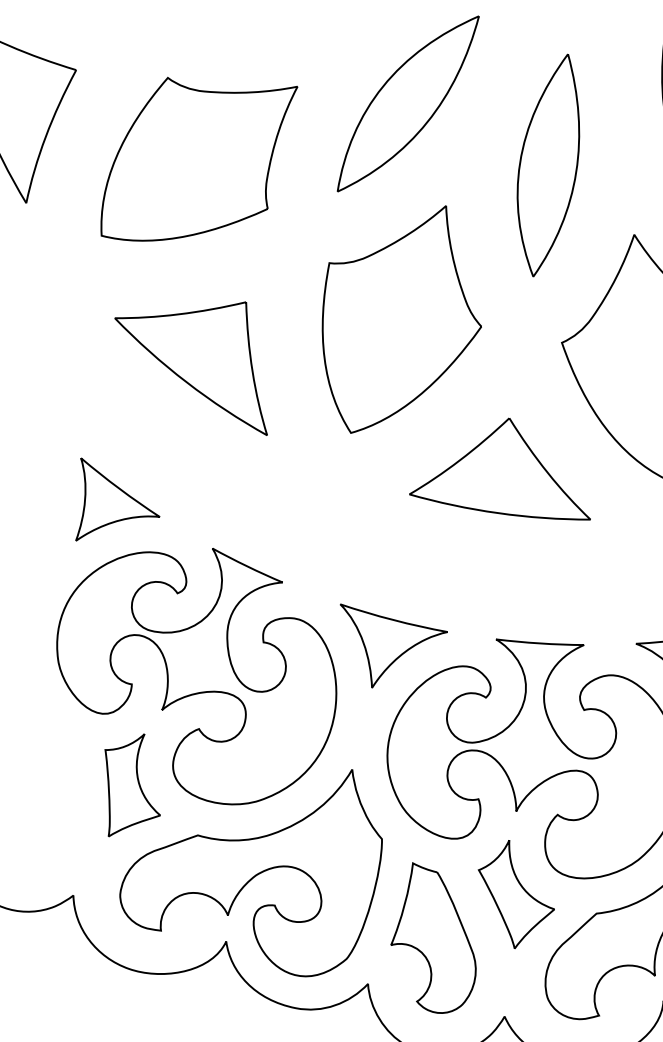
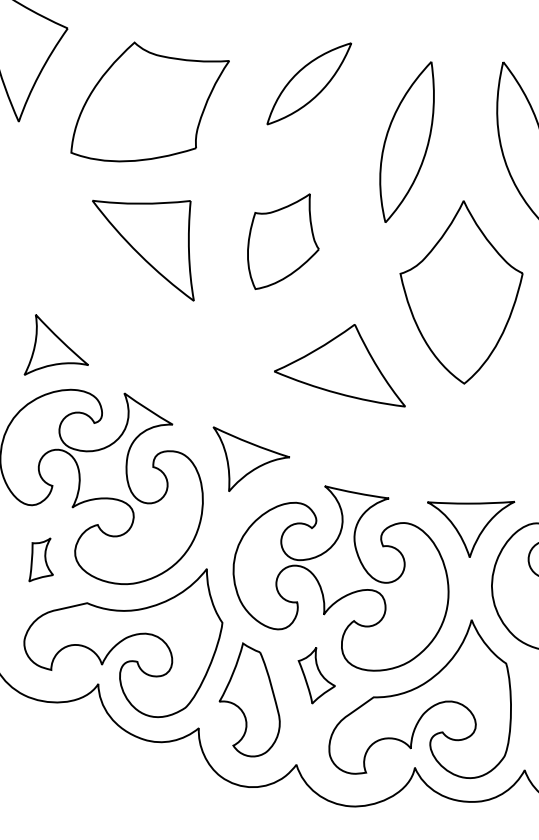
part: (408, 103) -> (309, 83), size x0.7
part: (400, 319) -> (283, 241), size x0.6
part: (191, 376) -> (143, 250), moved
part: (395, 640) -> (250, 458), moved
part: (128, 784) -> (40, 559), size x0.6
part: (516, 893) -> (316, 675), size x0.7

